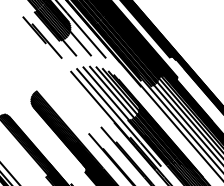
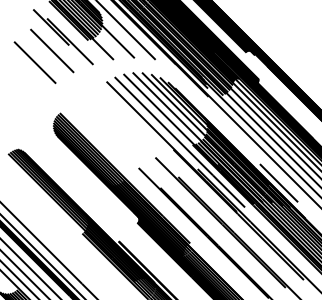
line: (34, 46) -> (52, 50), added
line: (21, 54) -> (35, 62), added
line: (186, 151) -> (278, 183), added

